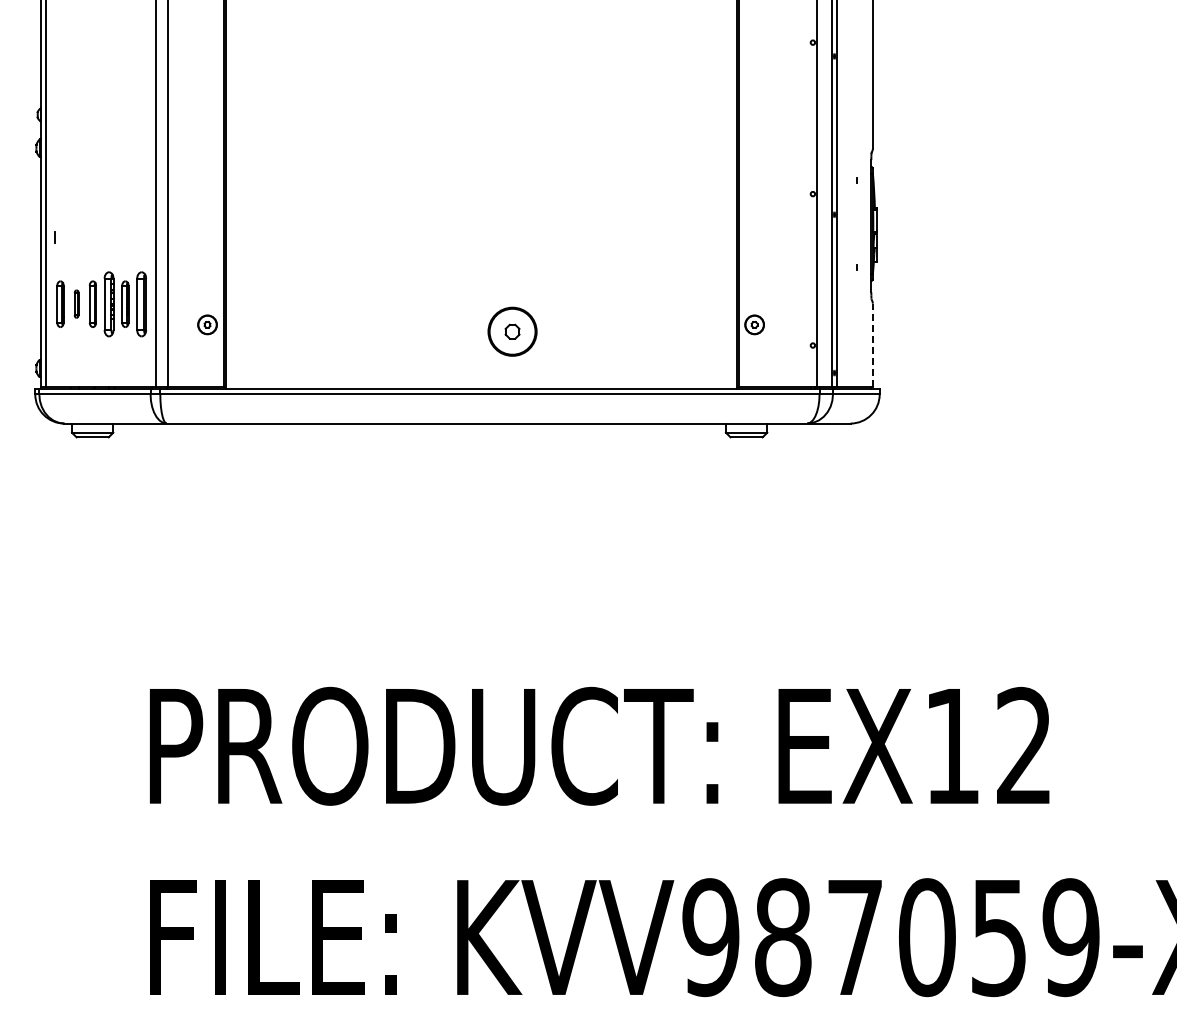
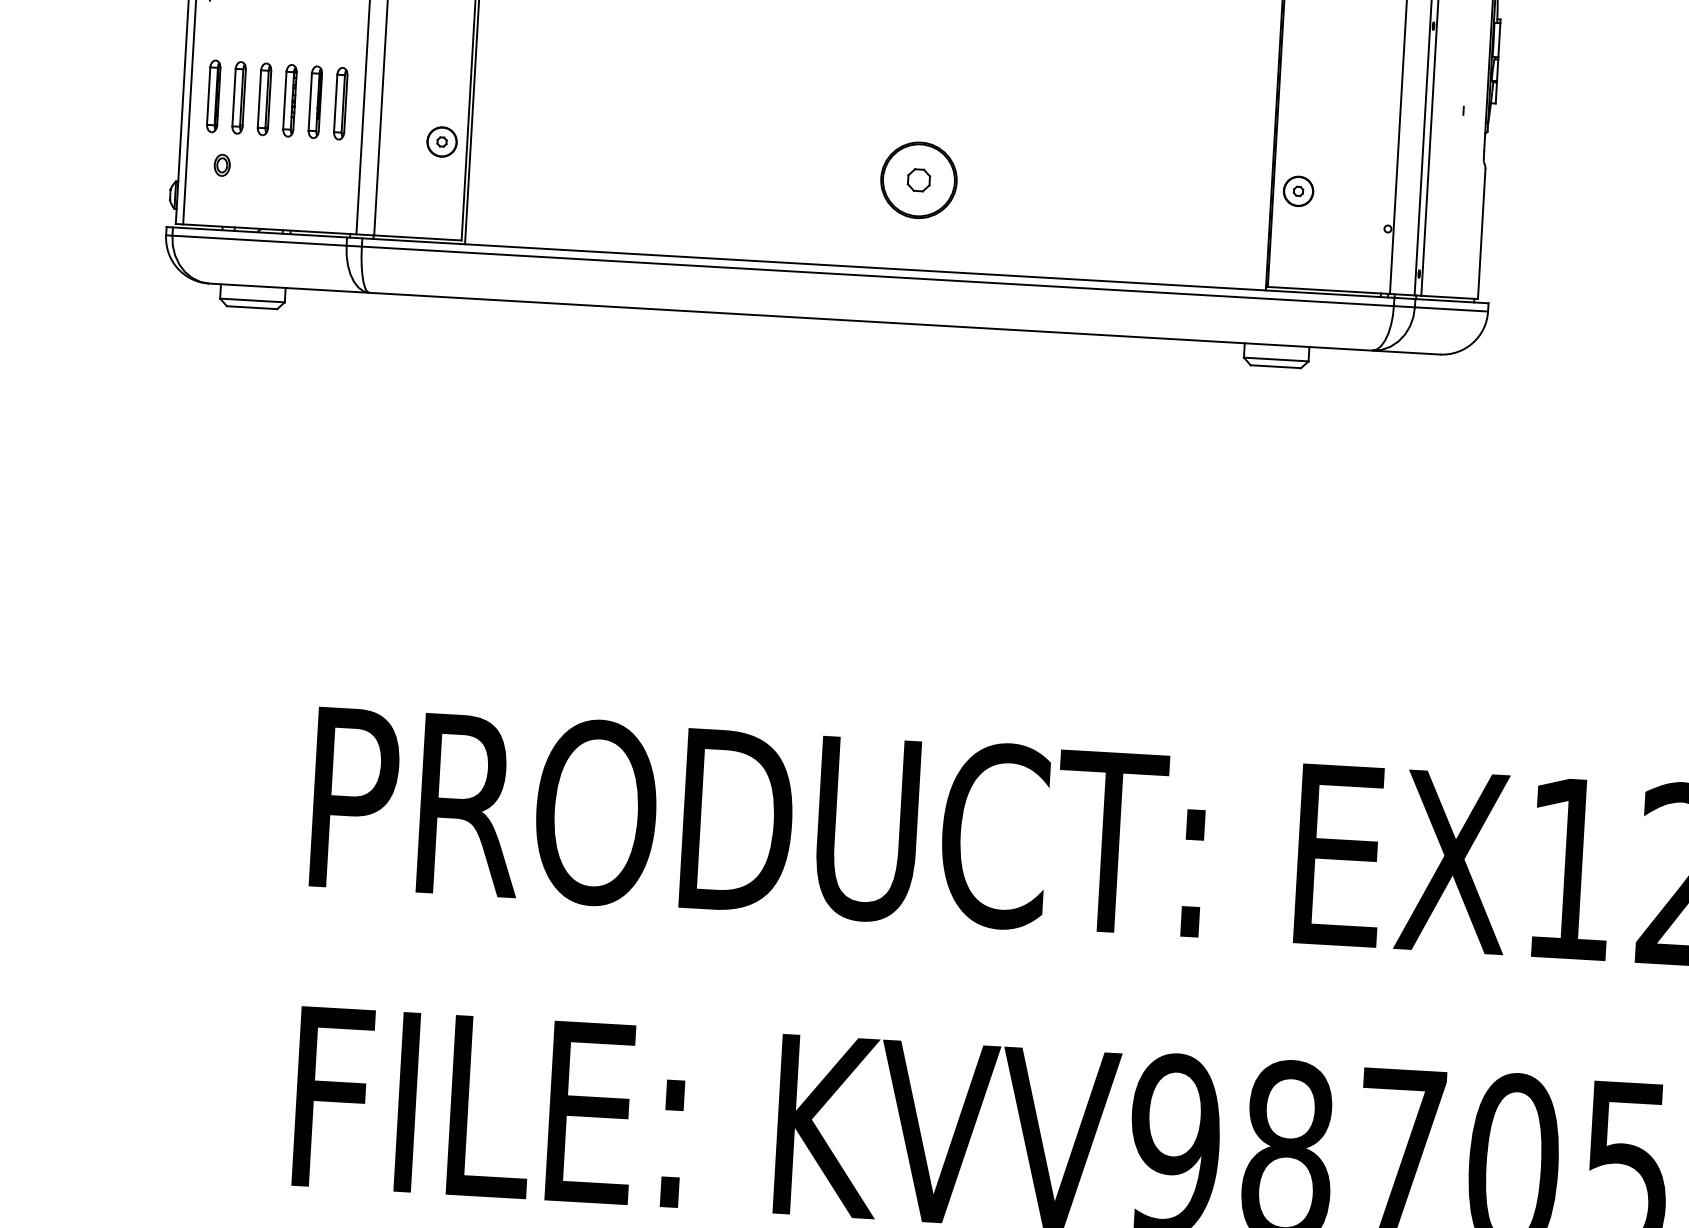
part: (76, 303) -> (238, 96), size x1.67
part: (109, 303) -> (290, 99), size x0.71
part: (141, 303) -> (340, 102), size x0.71
line: (872, 345) -> (1481, 234), dashed -> solid
part: (68, 347) -> (222, 164), added

